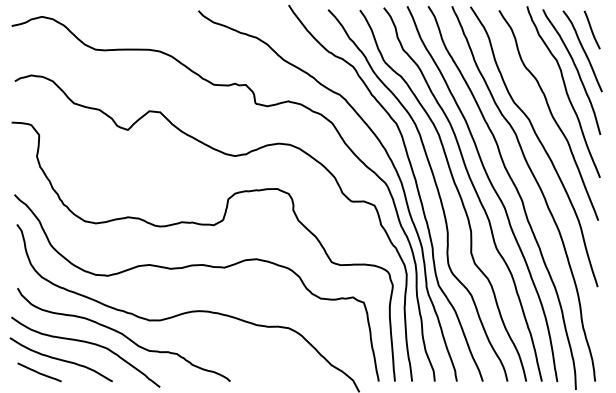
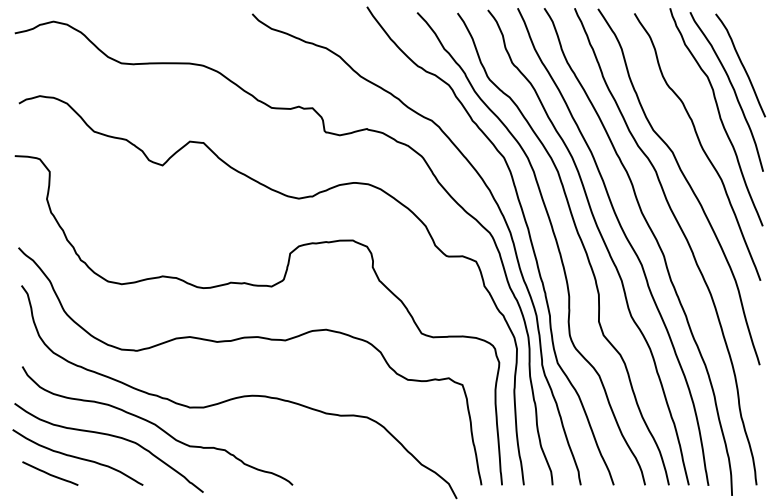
line: (591, 29) -> (751, 37), removed

